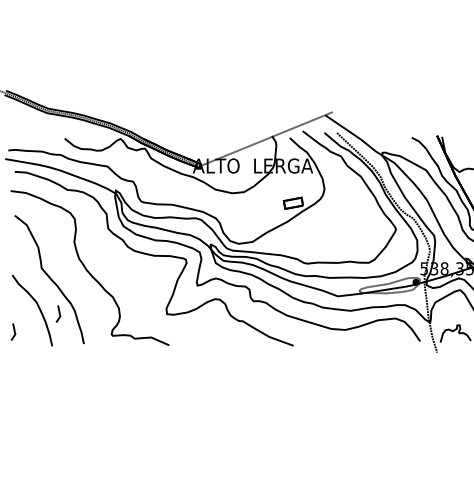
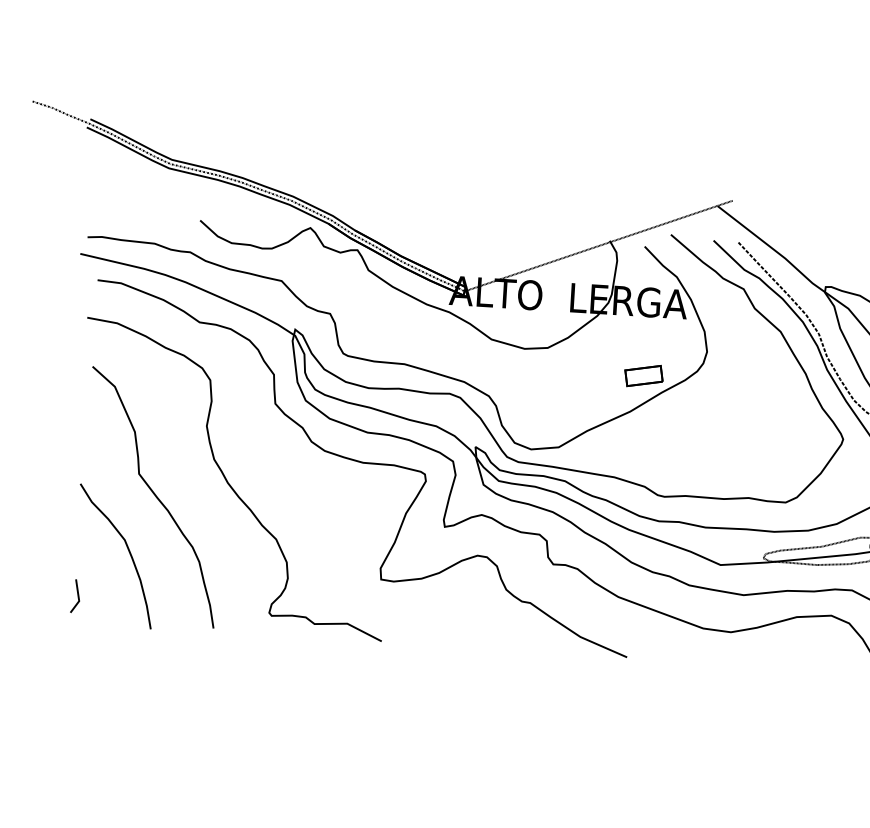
part: (58, 313) -> (166, 565), removed

